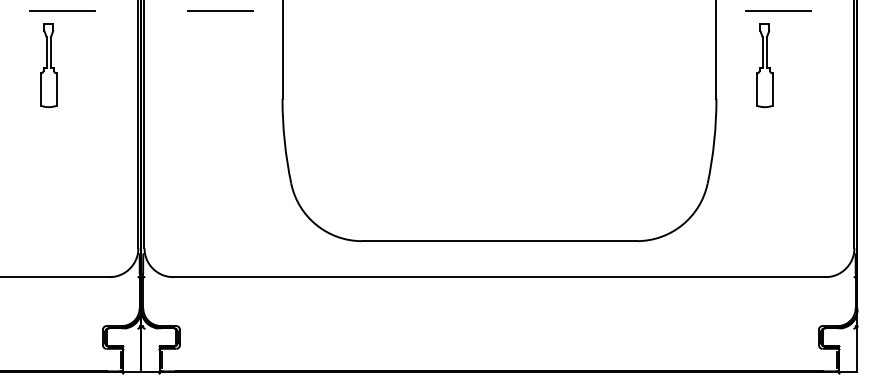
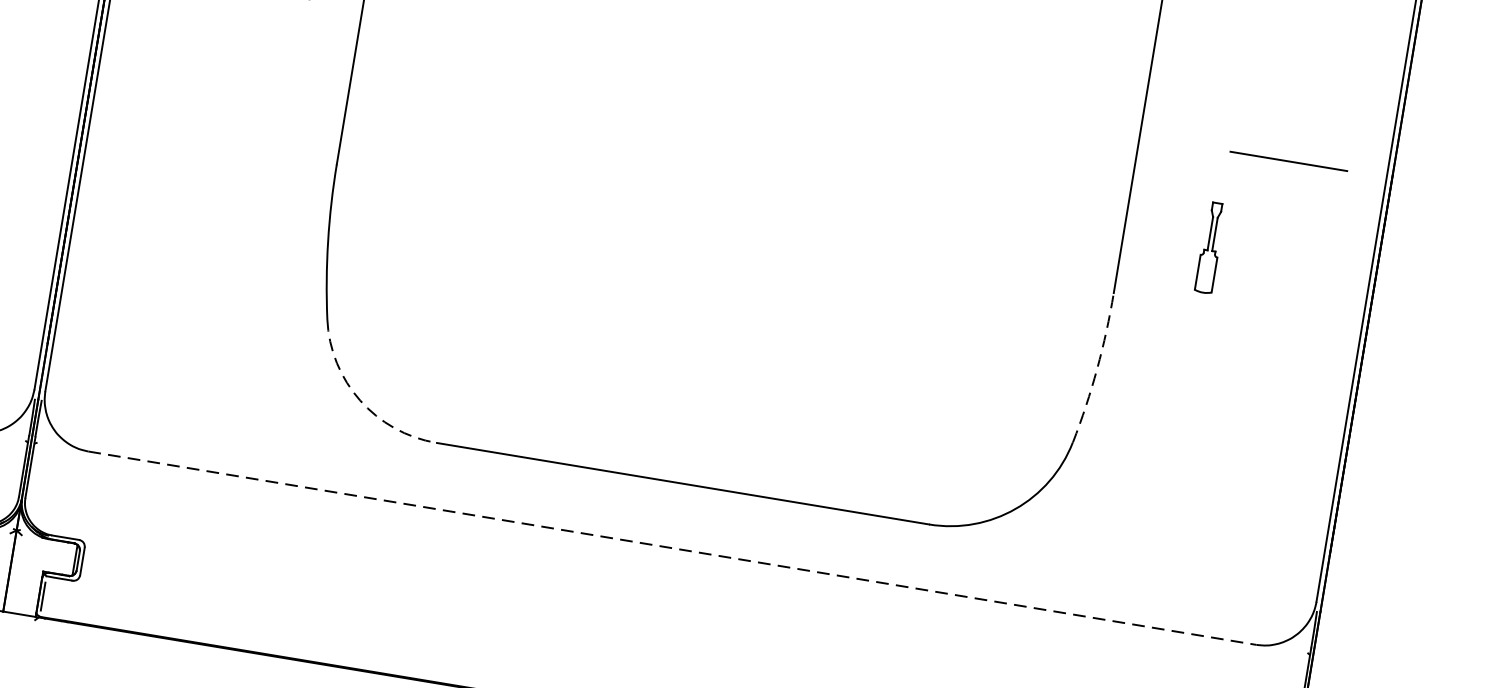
line: (778, 10) -> (1288, 159), moved
part: (764, 65) -> (1209, 247), size x0.6
arc: (714, 141) -> (1097, 369), solid -> dashed
arc: (316, 224) -> (360, 399), solid -> dashed
line: (499, 277) -> (672, 548), solid -> dashed

